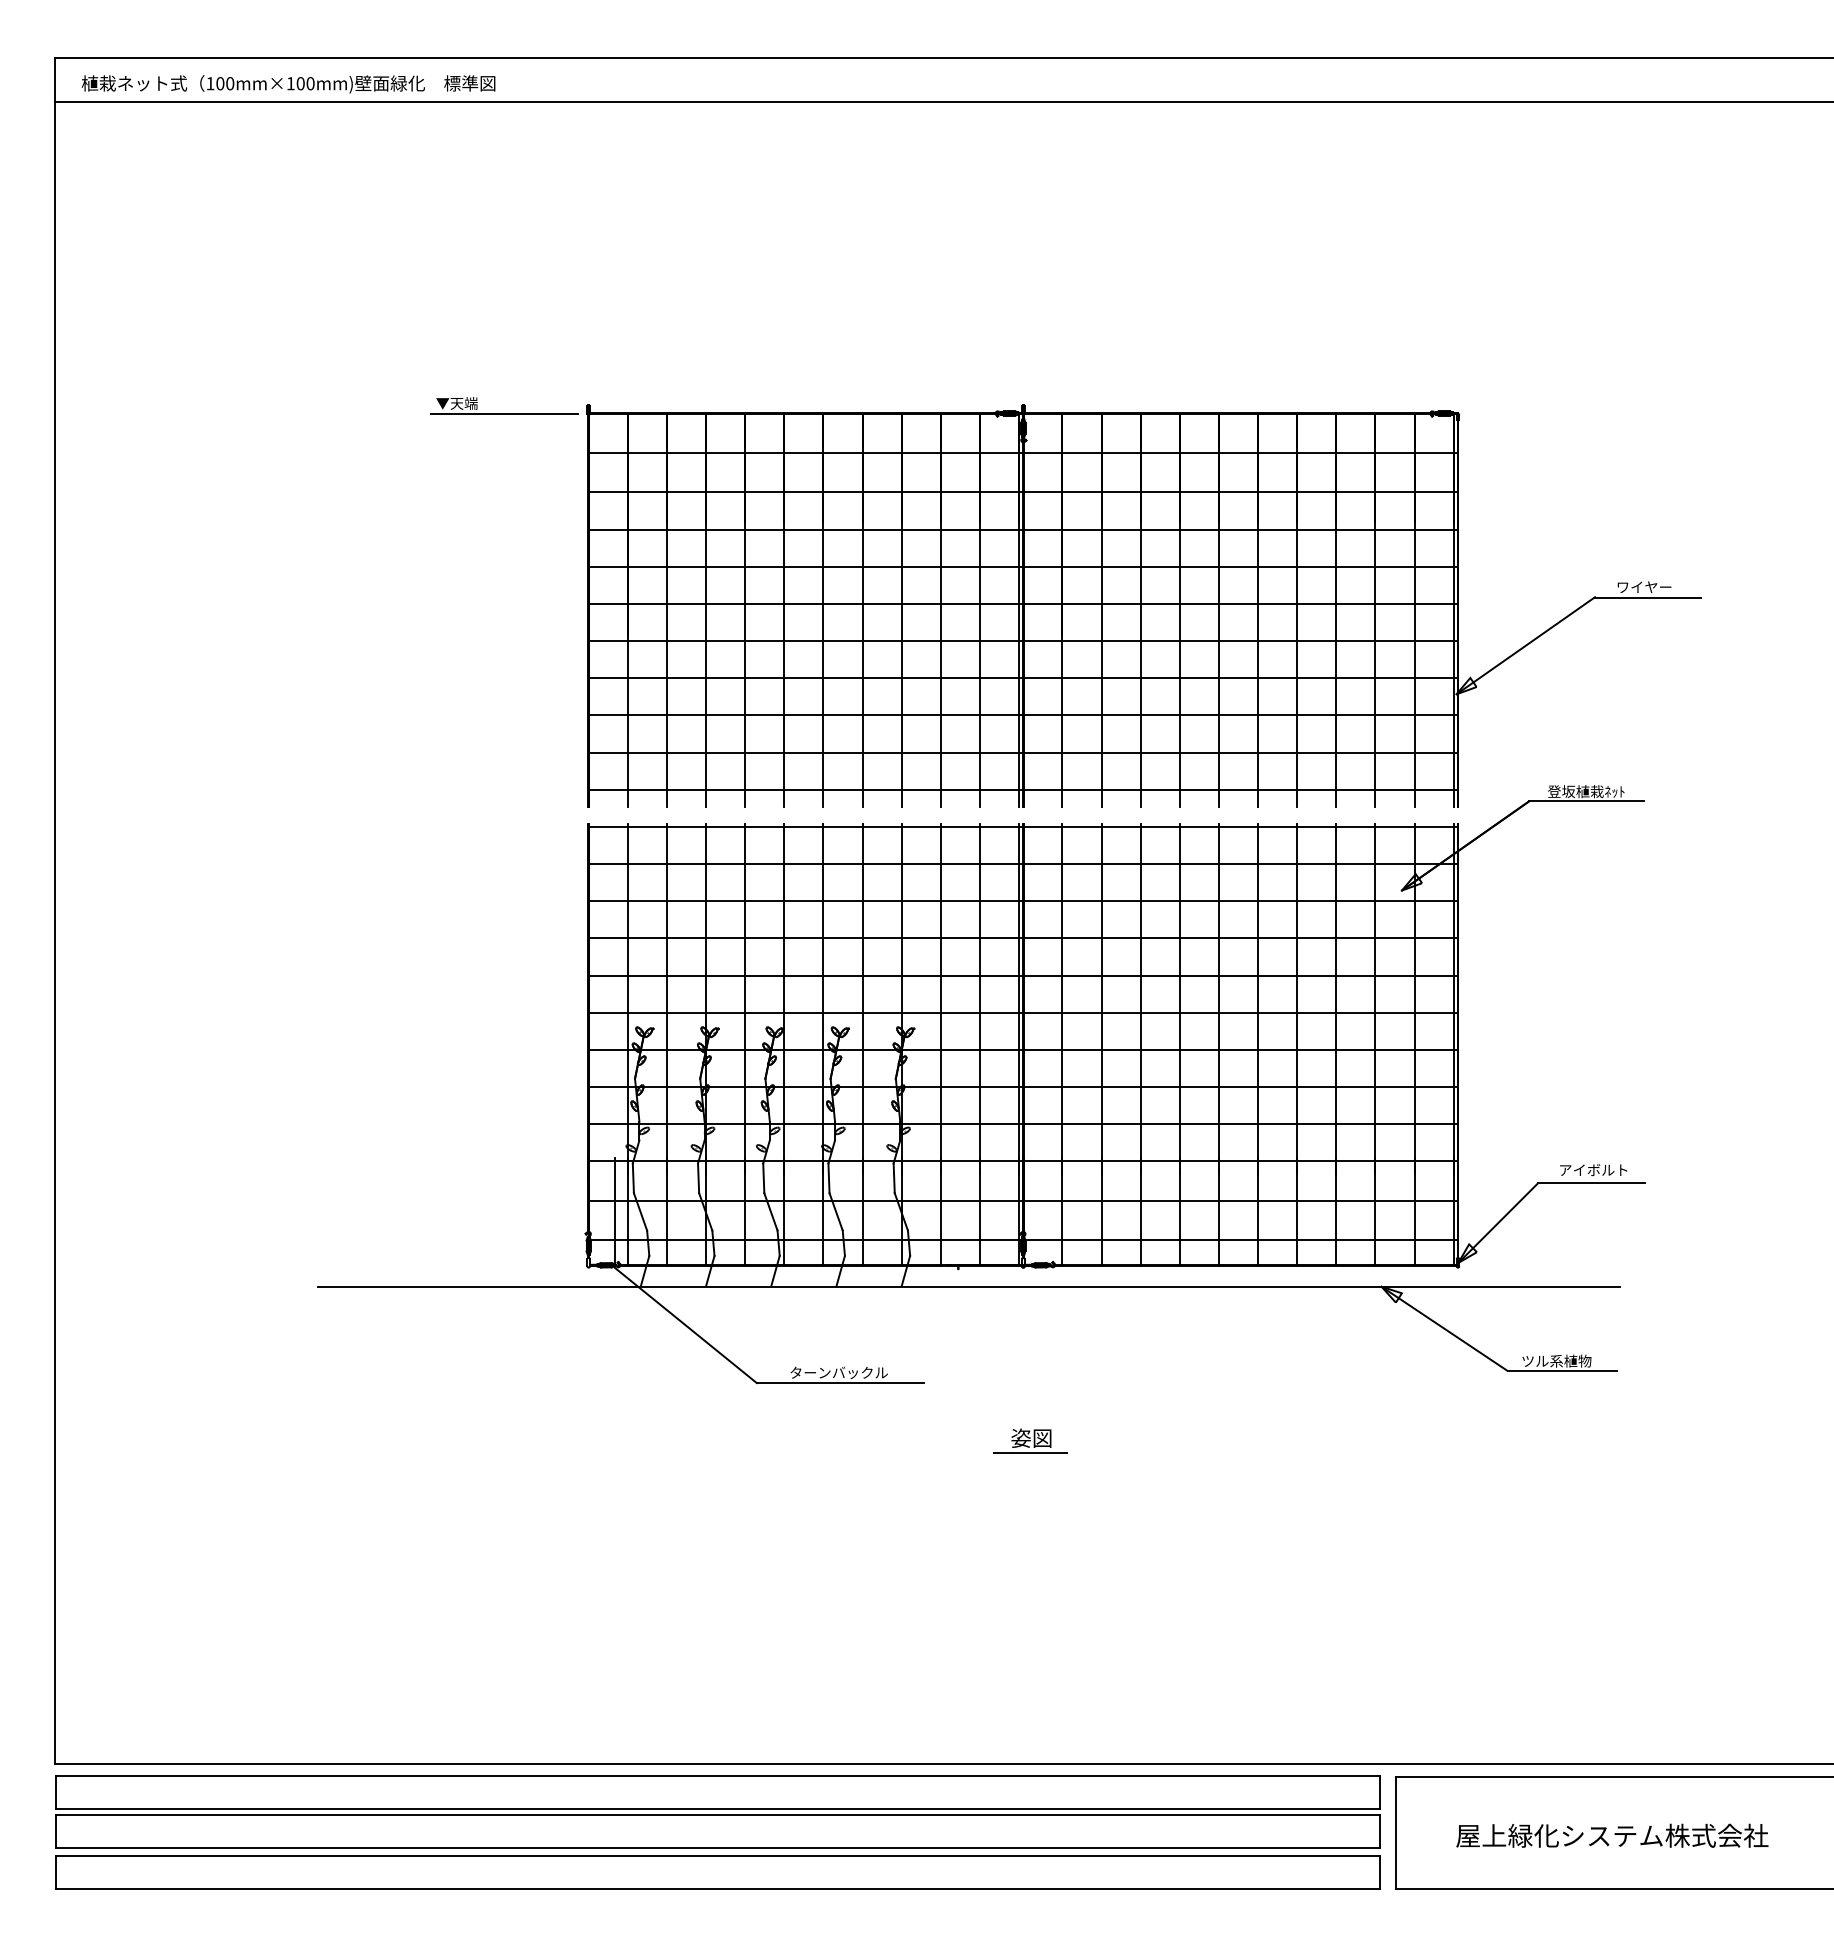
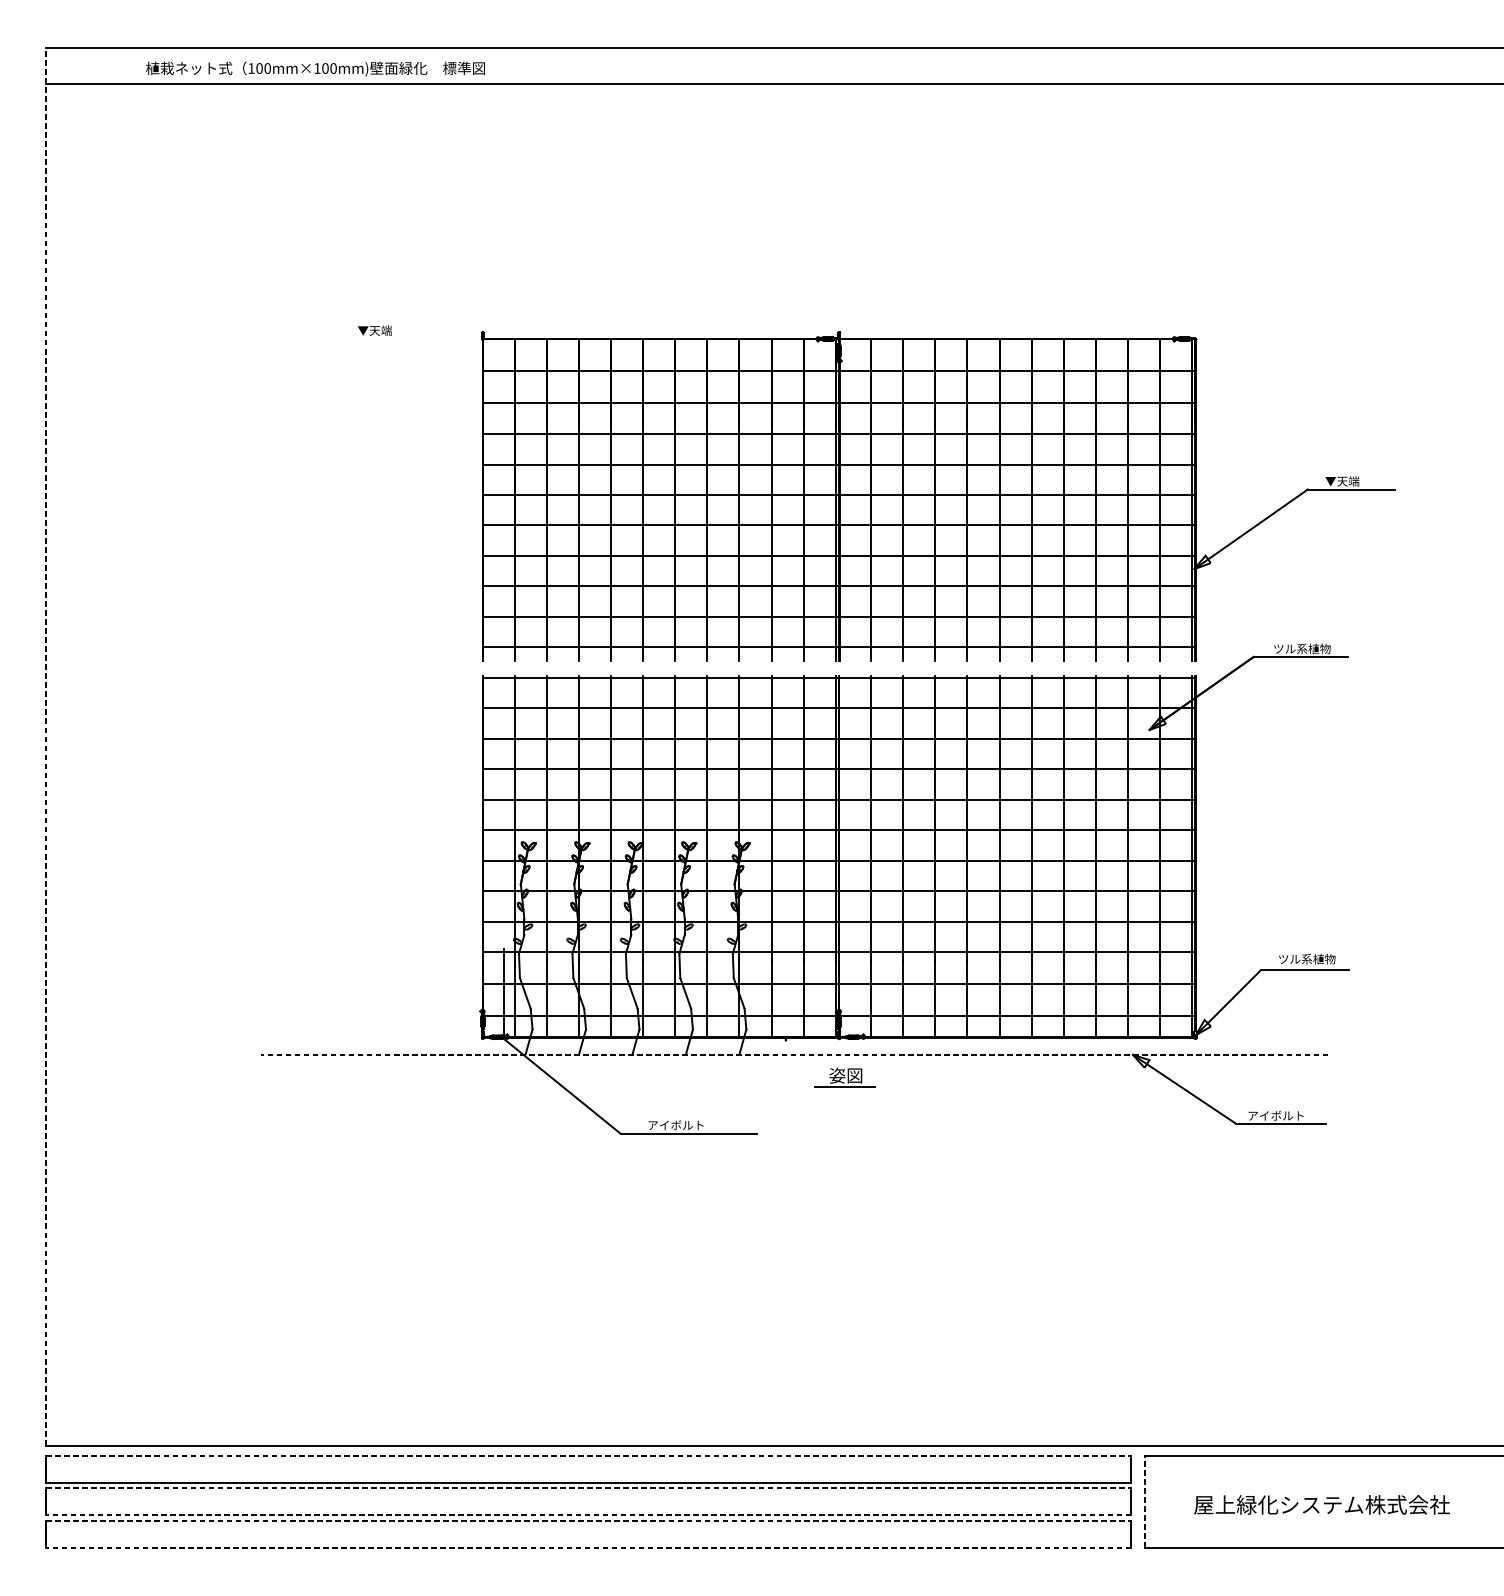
text: (288, 84) -> (315, 69), moved
line: (504, 413) -> (413, 338), removed
text: (1643, 586) -> (1347, 480), ワイヤー -> ▼天端
text: (1586, 791) -> (1300, 648), 登坂植栽ﾈｯﾄ -> ツル系植物
line: (55, 910) -> (45, 746), solid -> dashed
text: (1594, 1169) -> (1307, 958), アイボルト -> ツル系植物
line: (969, 1287) -> (795, 1055), solid -> dashed
text: (1556, 1360) -> (1276, 1115), ツル系植物 -> アイボルト
text: (838, 1372) -> (687, 1125), ターンバックル -> アイボルト
part: (1030, 1440) -> (845, 1077), moved
line: (717, 1775) -> (588, 1455), solid -> dashed
line: (717, 1815) -> (588, 1488), solid -> dashed
line: (1395, 1832) -> (1144, 1502), solid -> dashed
line: (717, 1847) -> (588, 1514), solid -> dashed
line: (717, 1855) -> (588, 1521), solid -> dashed
line: (717, 1888) -> (588, 1548), solid -> dashed

